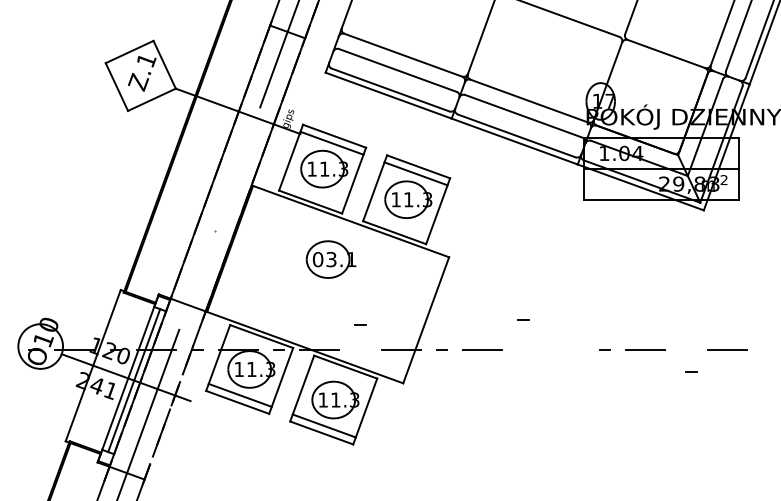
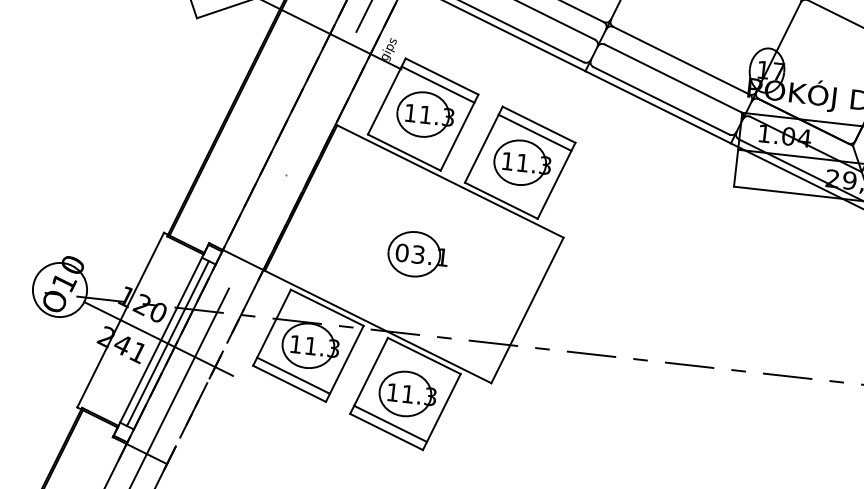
part: (330, 259) -> (417, 254), moved
line: (523, 319) -> (640, 358), moved
line: (360, 324) -> (444, 336), moved
line: (563, 350) -> (688, 365), added
line: (691, 371) -> (836, 380), moved

